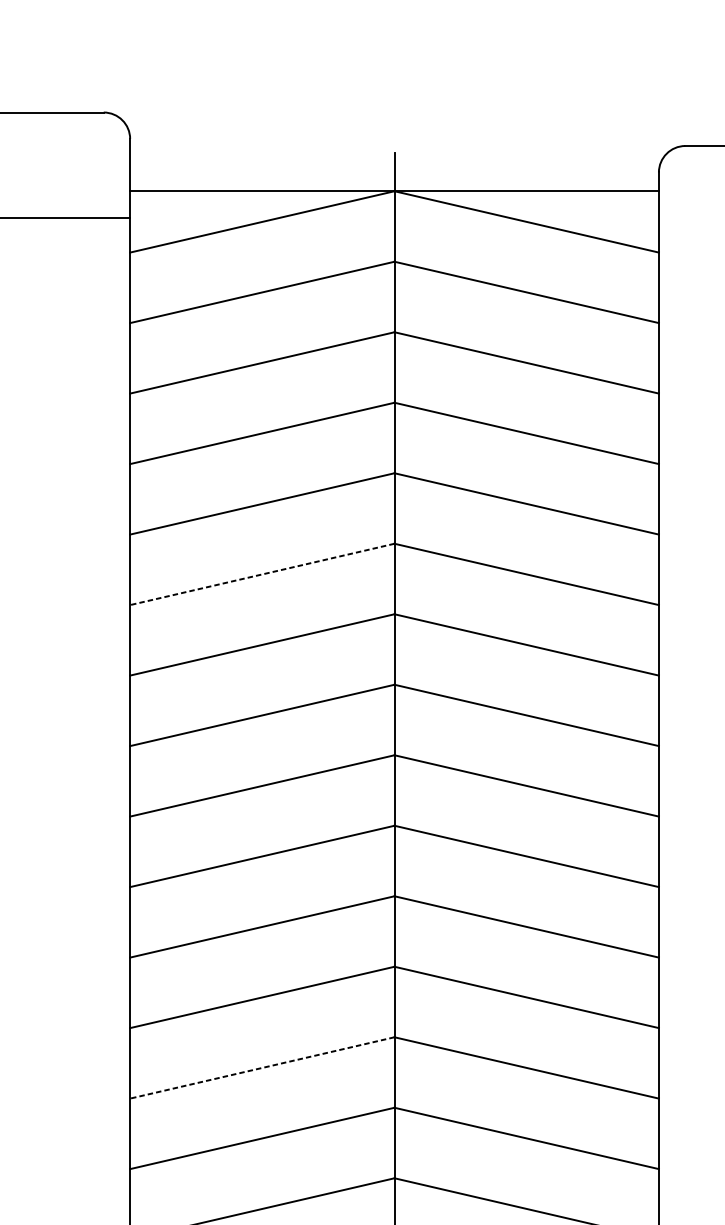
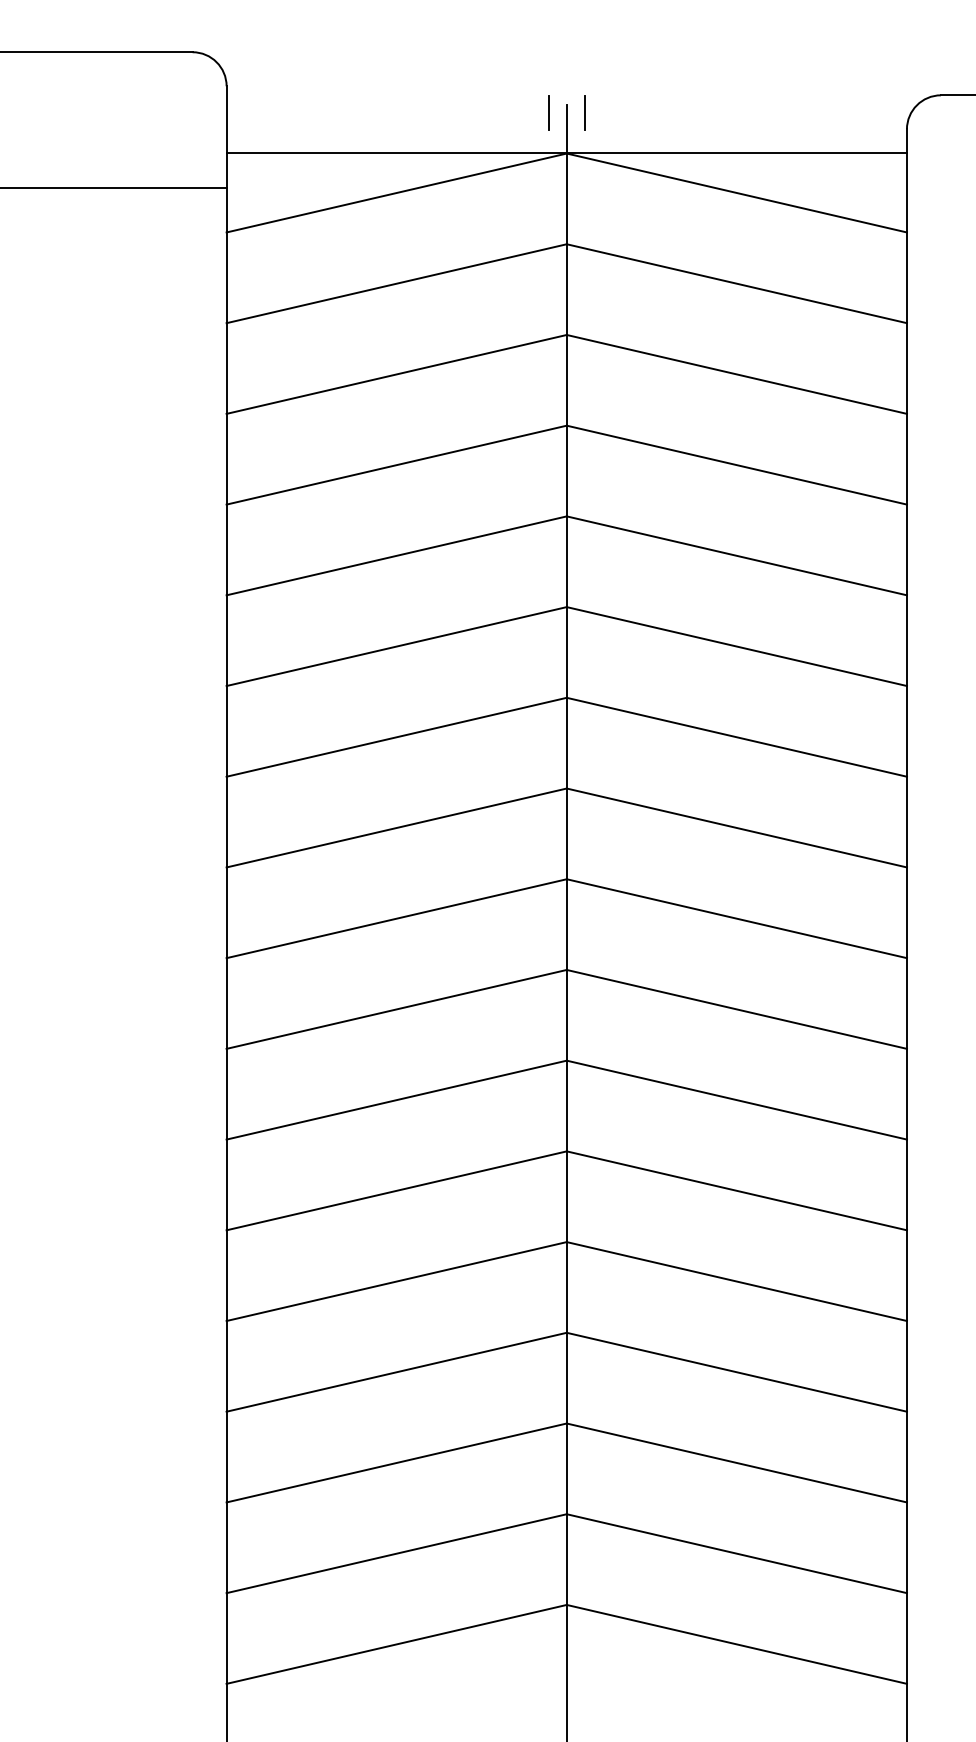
line: (381, 159) -> (549, 112), added
line: (408, 159) -> (584, 112), added
line: (262, 574) -> (396, 646), dashed -> solid
line: (262, 1067) -> (396, 1281), dashed -> solid

